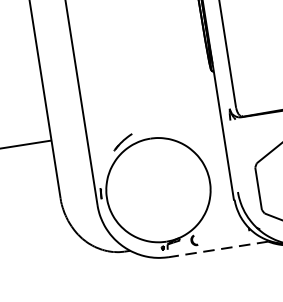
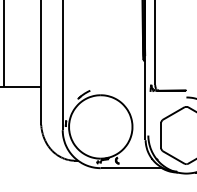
line: (218, 249) -> (131, 168), dashed -> solid

